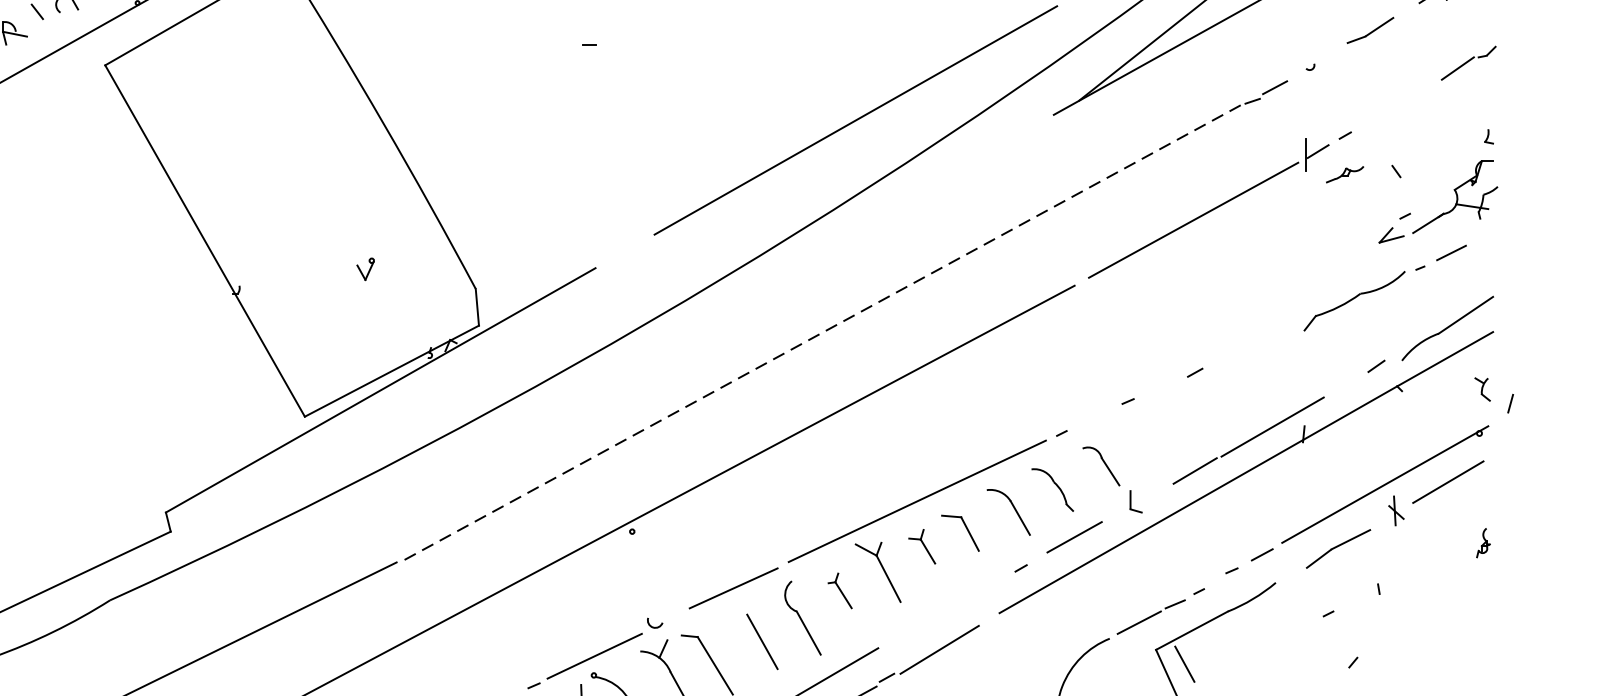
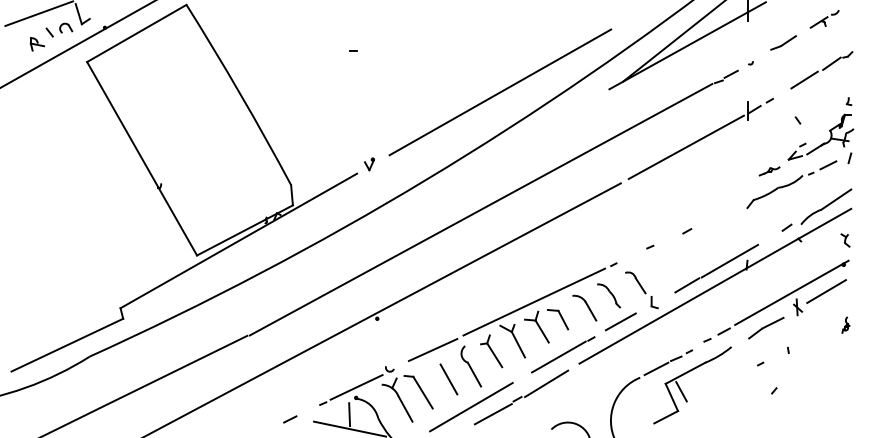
line: (1408, 97) -> (804, 79), added
part: (1344, 175) -> (769, 171), moved
part: (365, 269) -> (369, 164), moved
line: (819, 334) -> (480, 210), dashed -> solid
line: (1509, 404) -> (849, 158), moved
part: (921, 545) -> (536, 326), size x1.67
part: (839, 591) -> (491, 351), size x1.67
line: (961, 600) -> (558, 356), added

